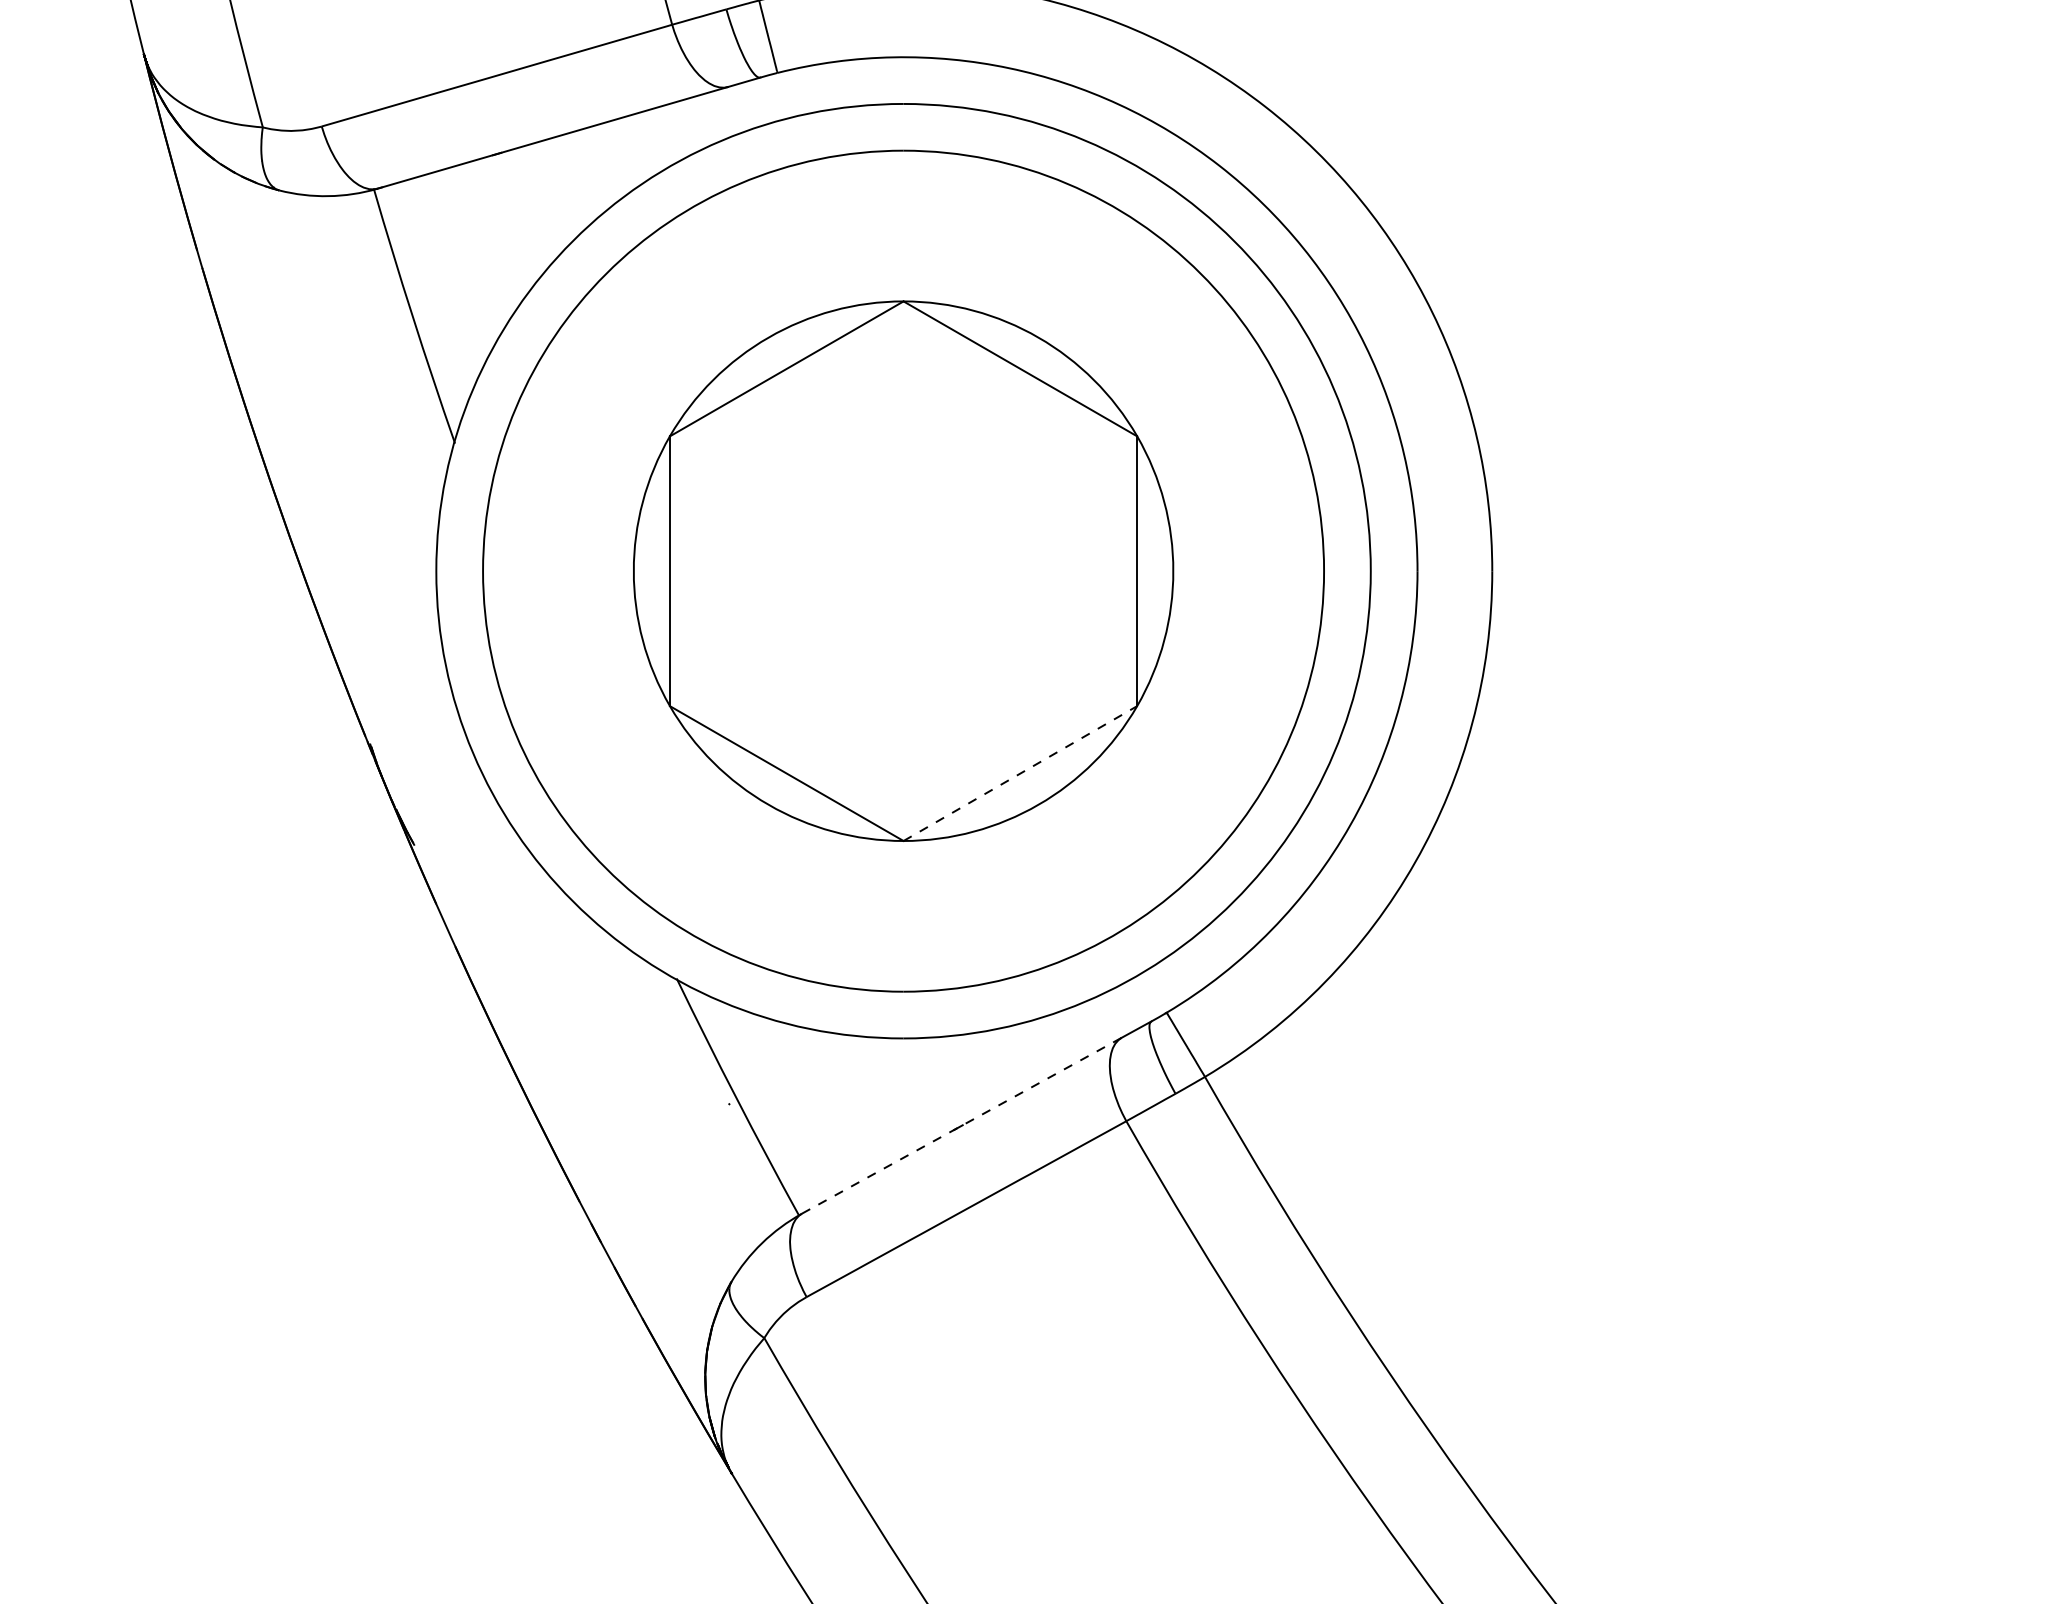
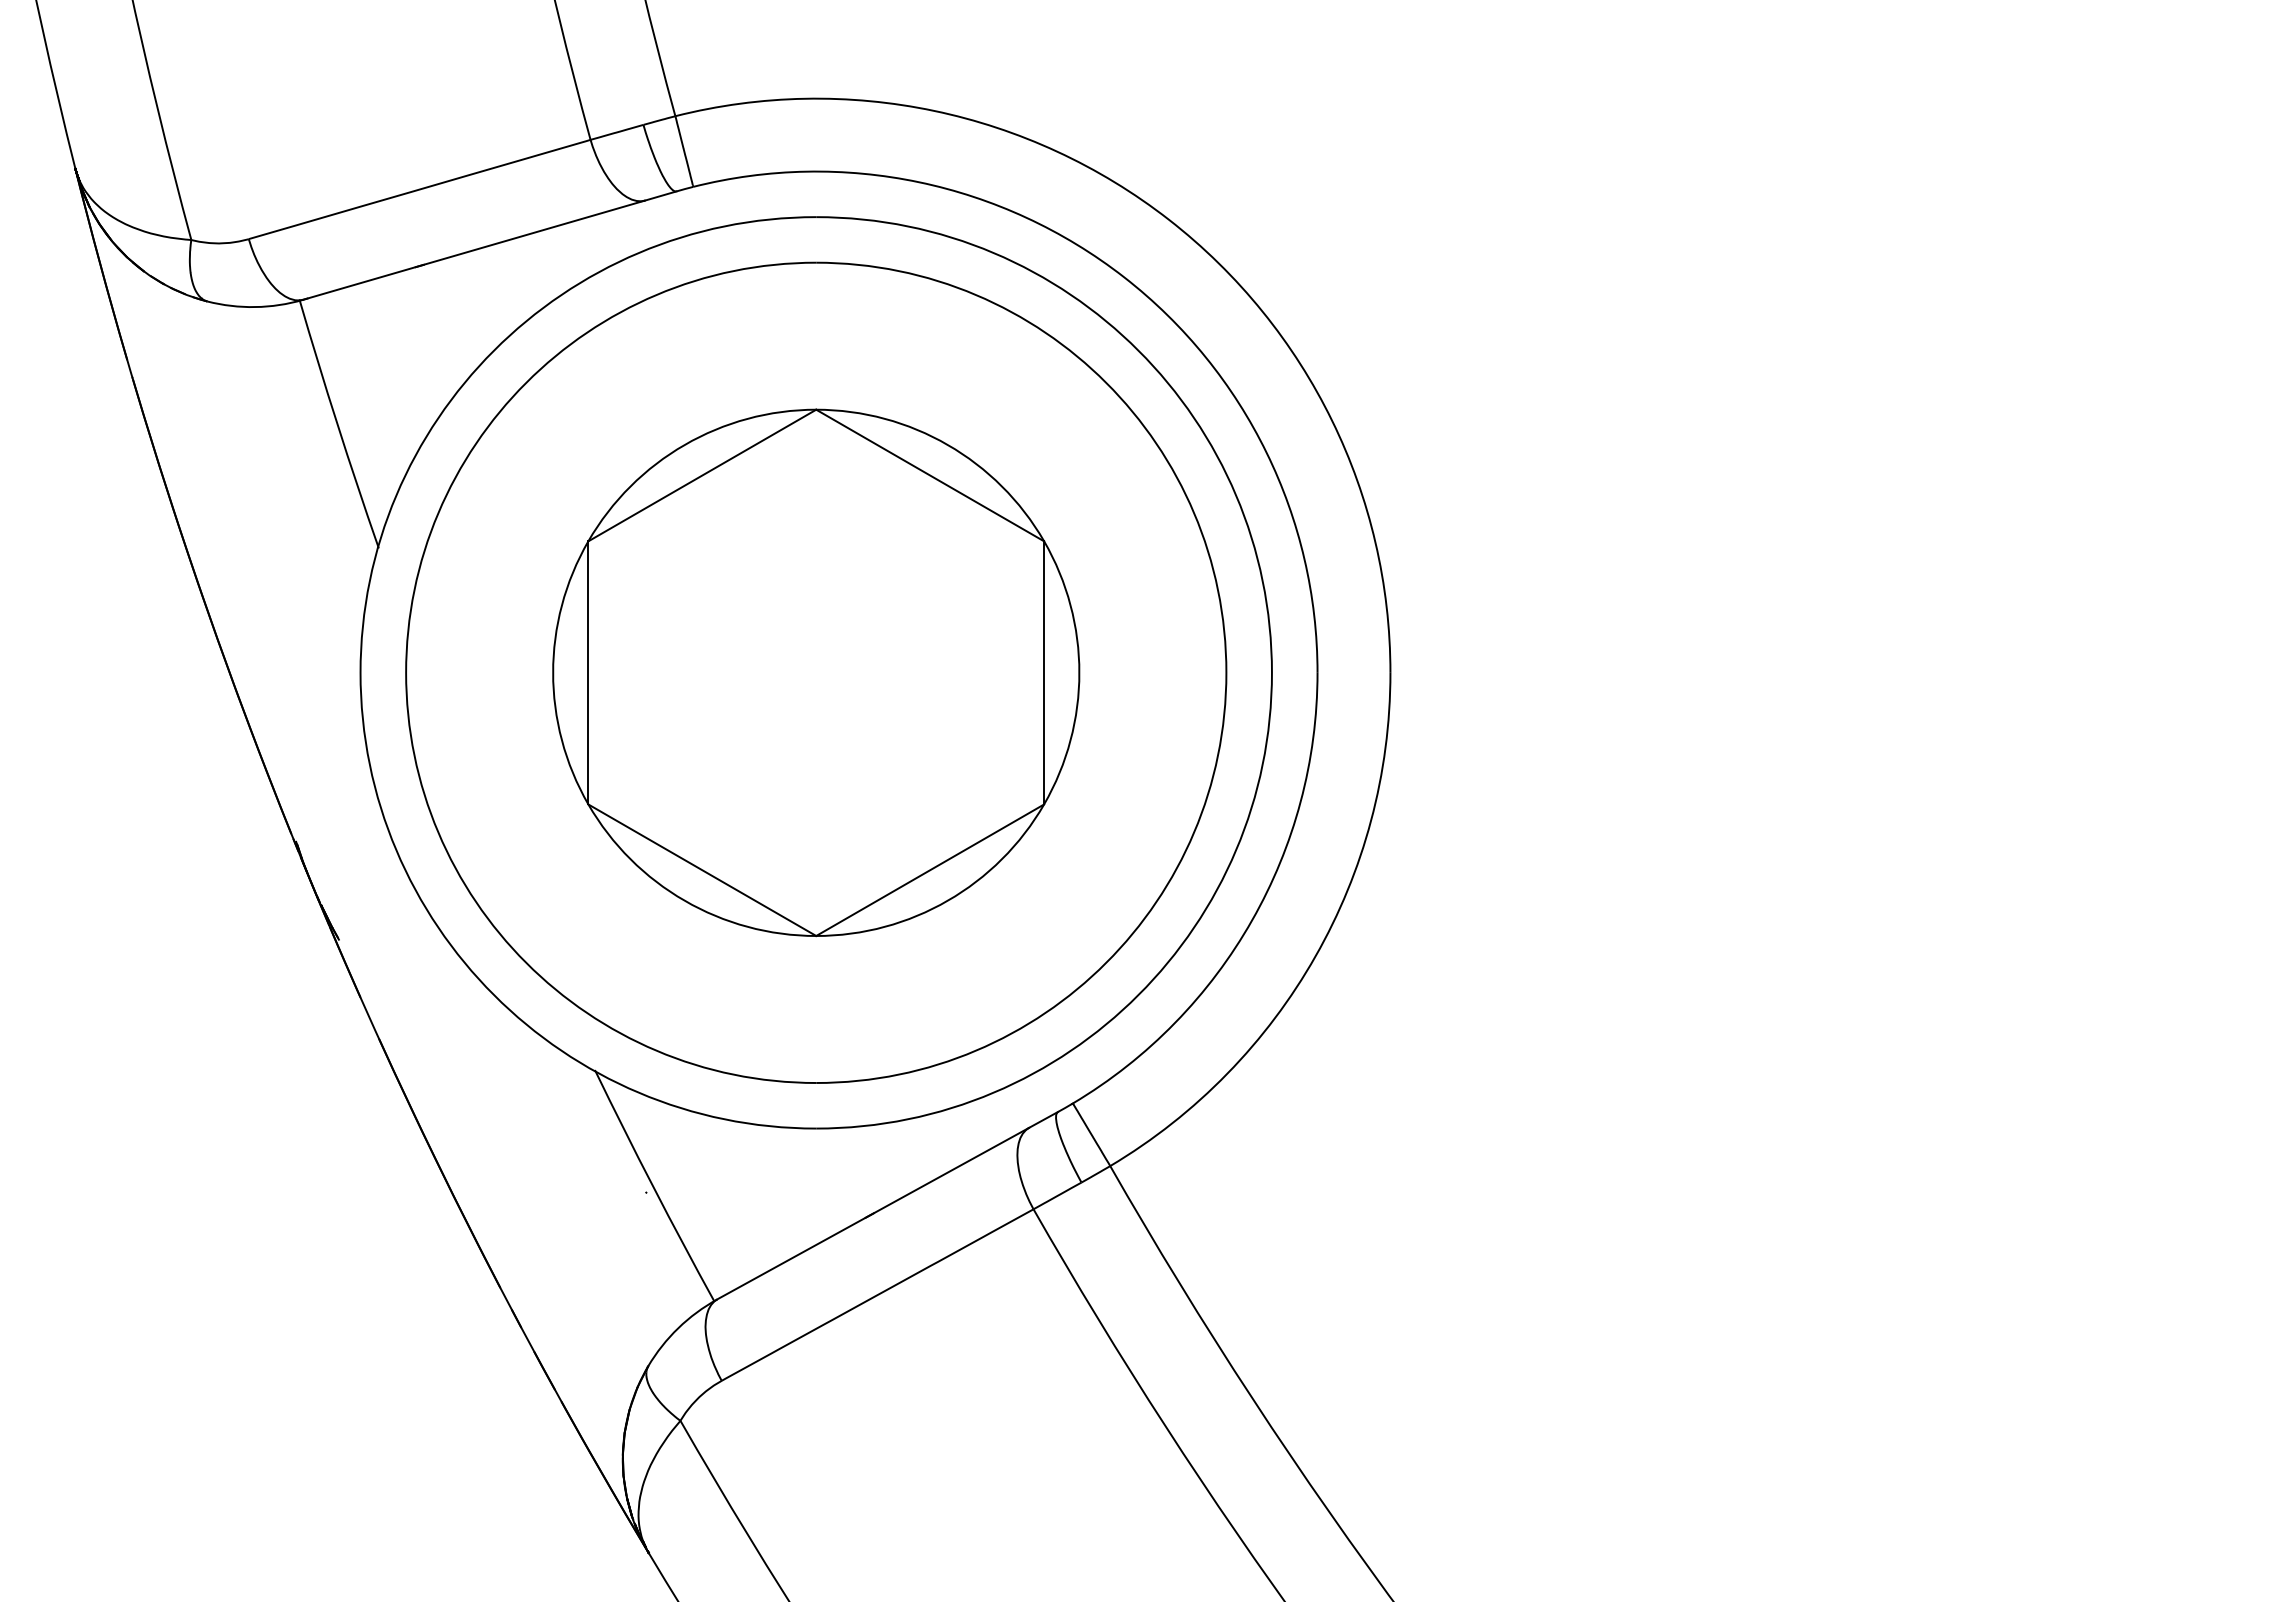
line: (1020, 773) -> (930, 870), dashed -> solid
line: (962, 1125) -> (873, 1213), dashed -> solid

